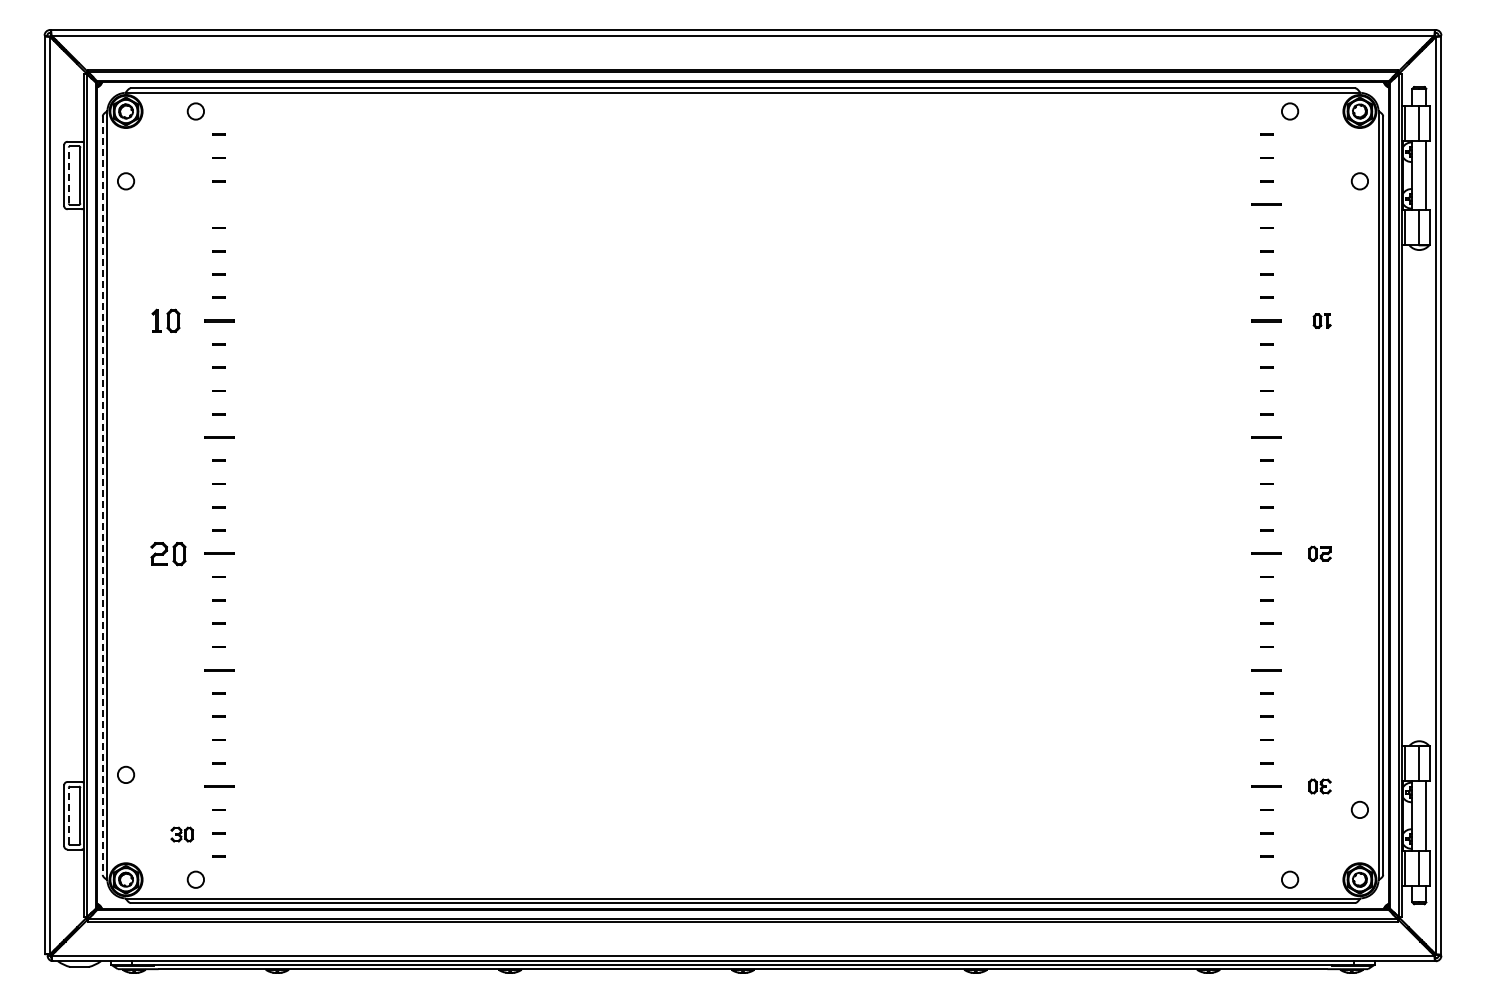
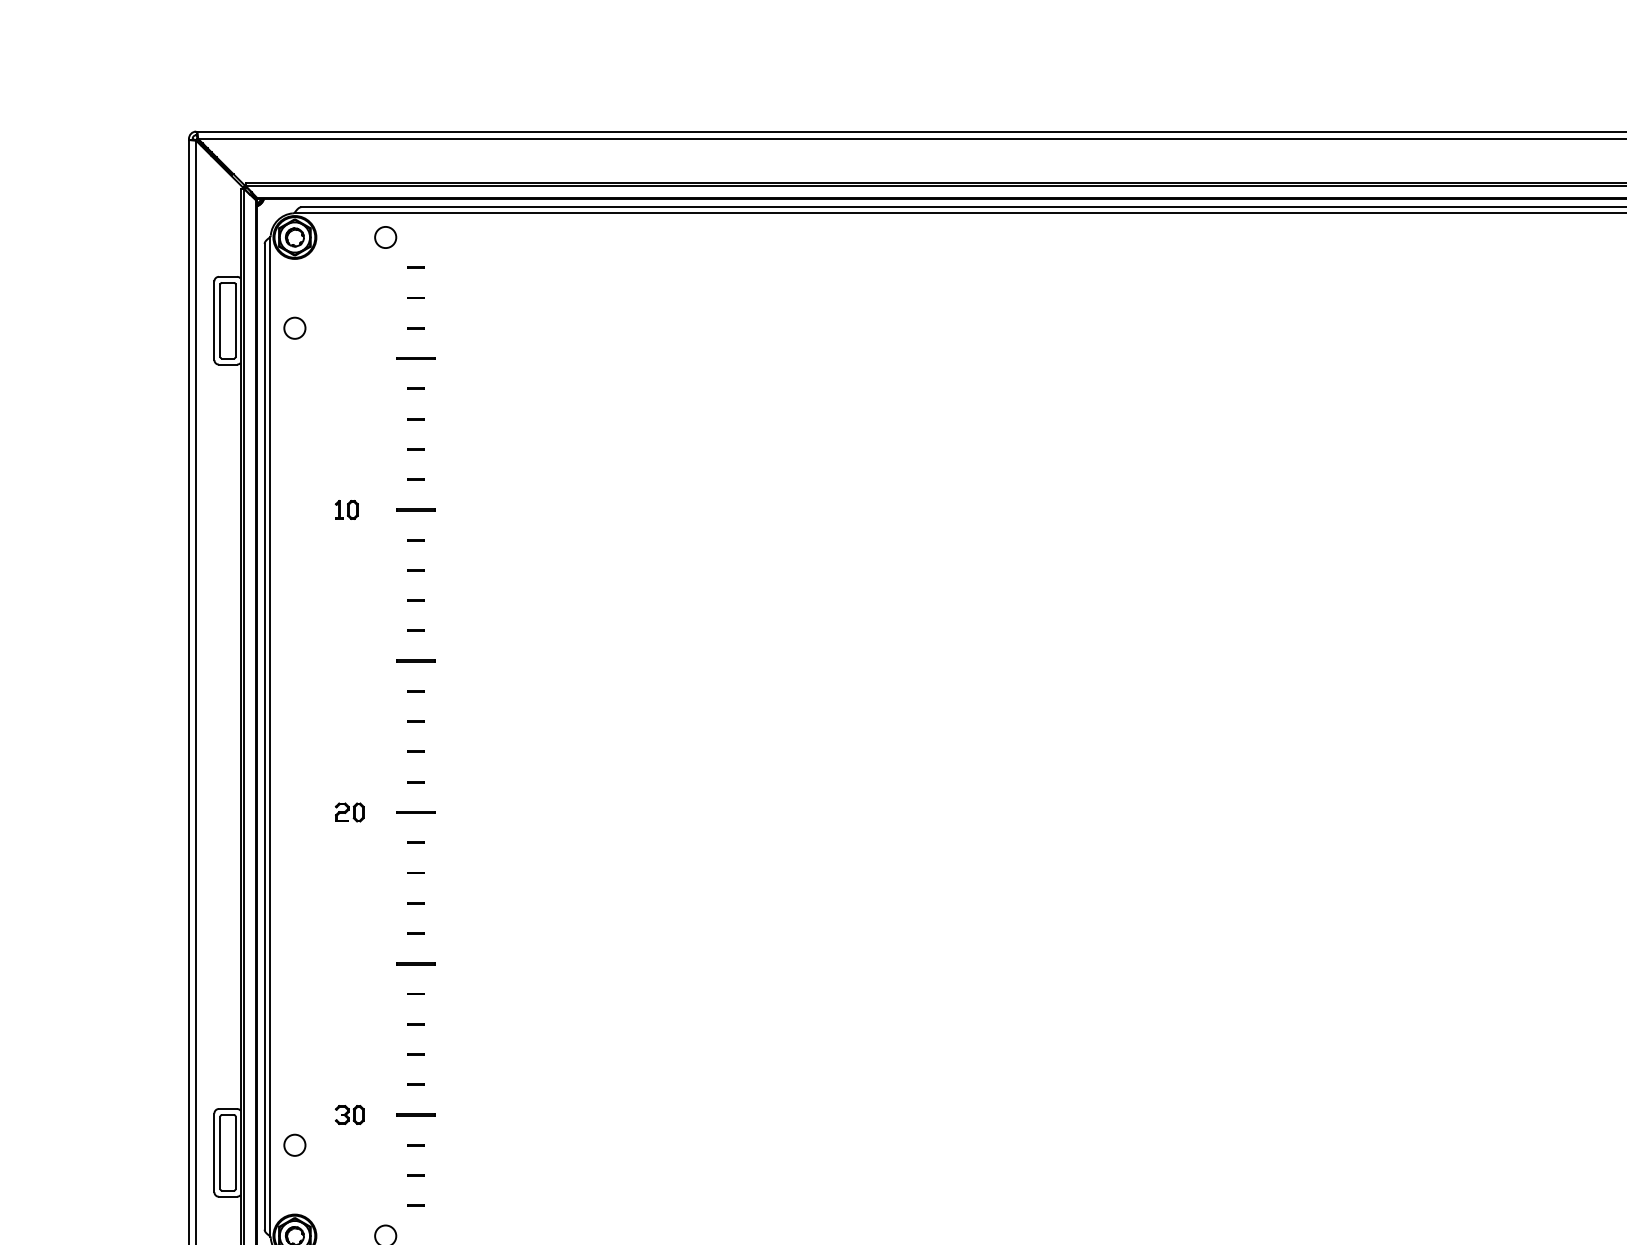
line: (68, 175) -> (220, 320), dashed -> solid
line: (219, 204) -> (416, 358), added
part: (165, 321) -> (346, 510), size x0.62
line: (102, 496) -> (264, 737), dashed -> solid
part: (167, 553) -> (348, 811), size x0.62
circle: (126, 774) -> (295, 1144), moved
line: (68, 815) -> (220, 1152), dashed -> solid
part: (181, 834) -> (348, 1114), moved

